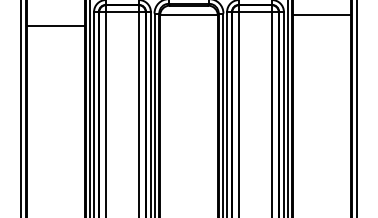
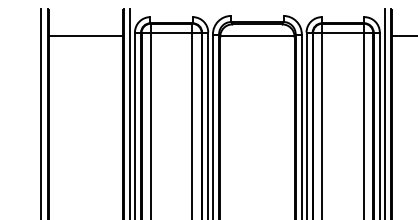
line: (55, 25) -> (85, 35), moved

